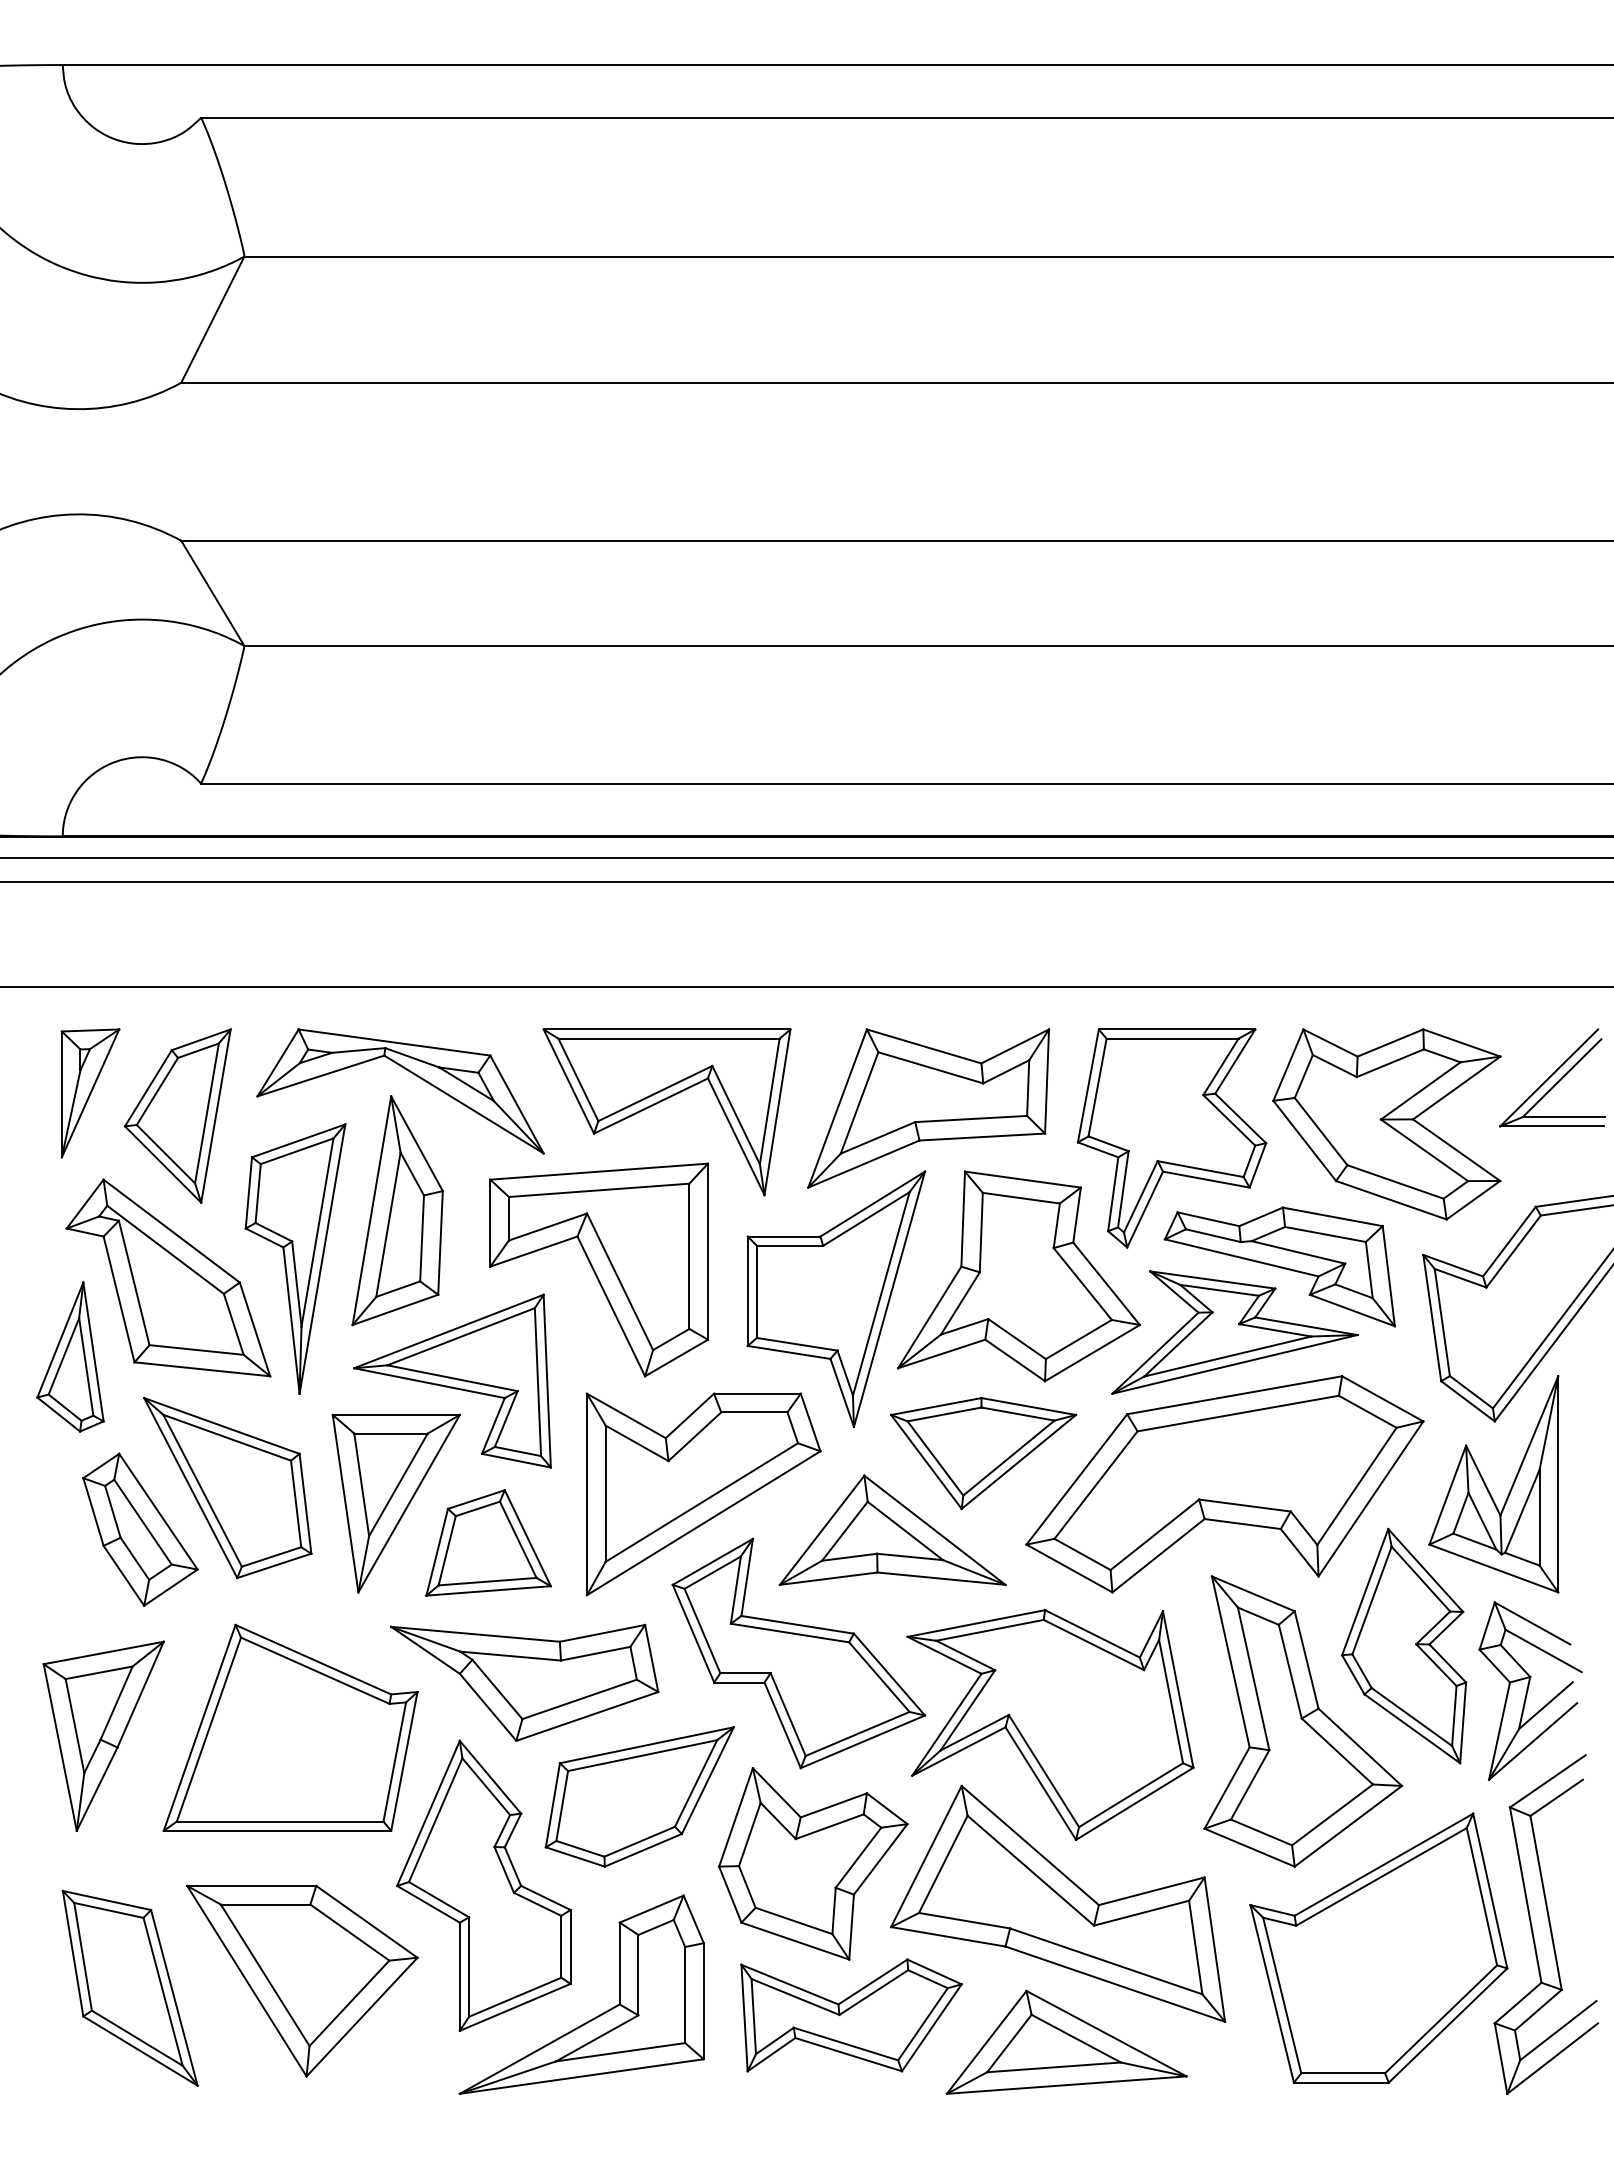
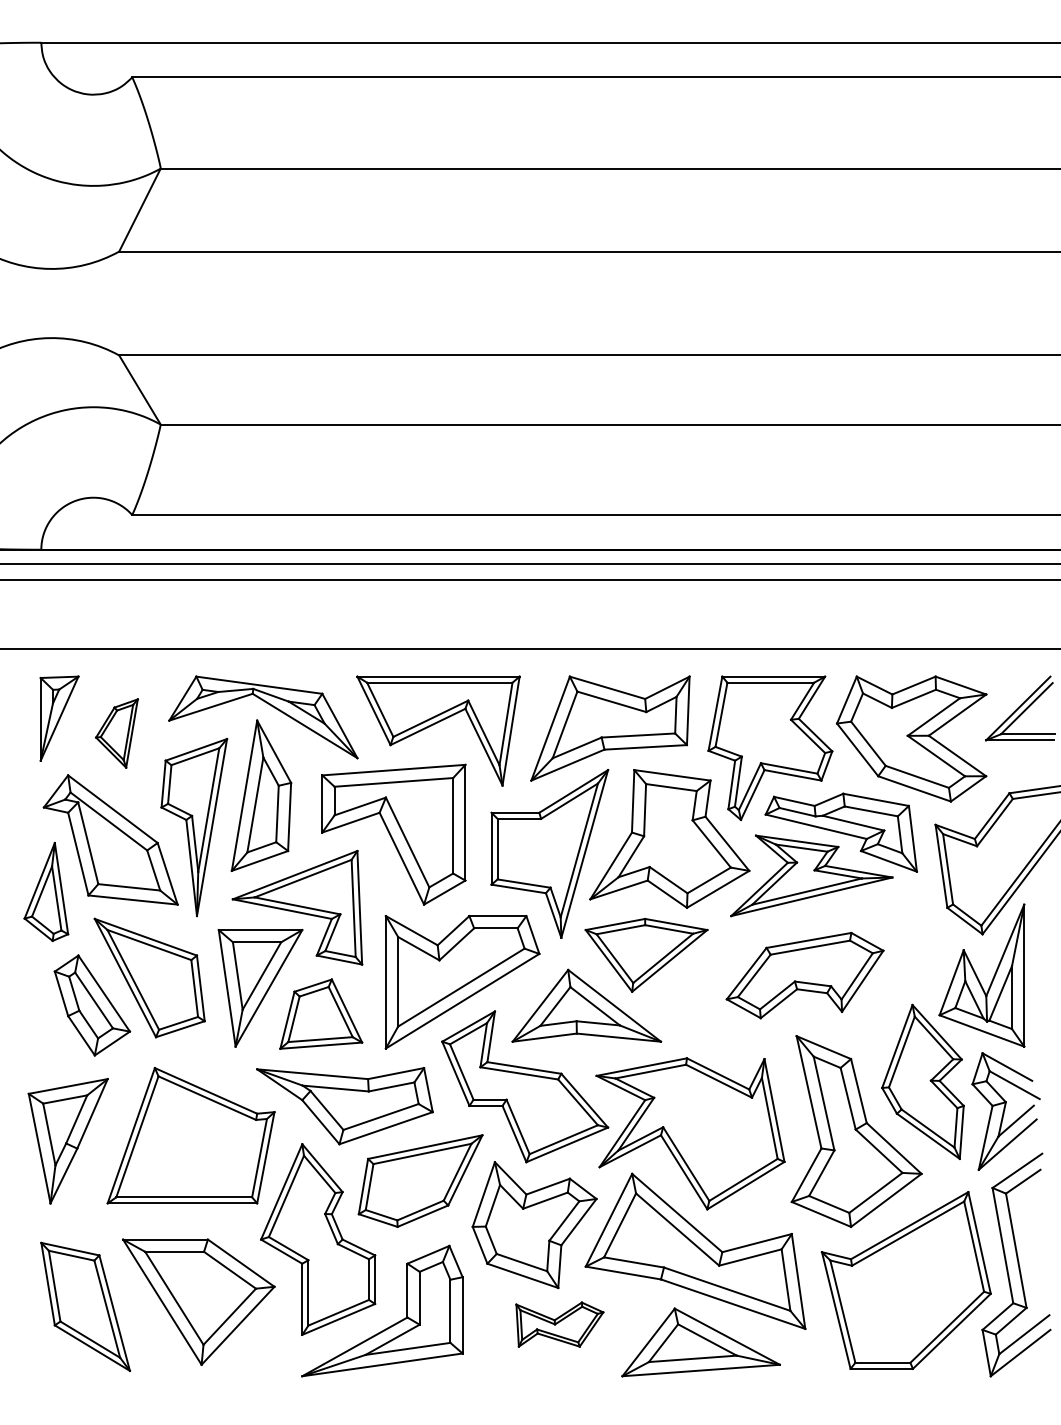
part: (177, 1115) -> (116, 733), size x0.6
part: (1223, 1484) -> (804, 975), size x0.6
part: (851, 2015) -> (559, 1324), size x0.6

